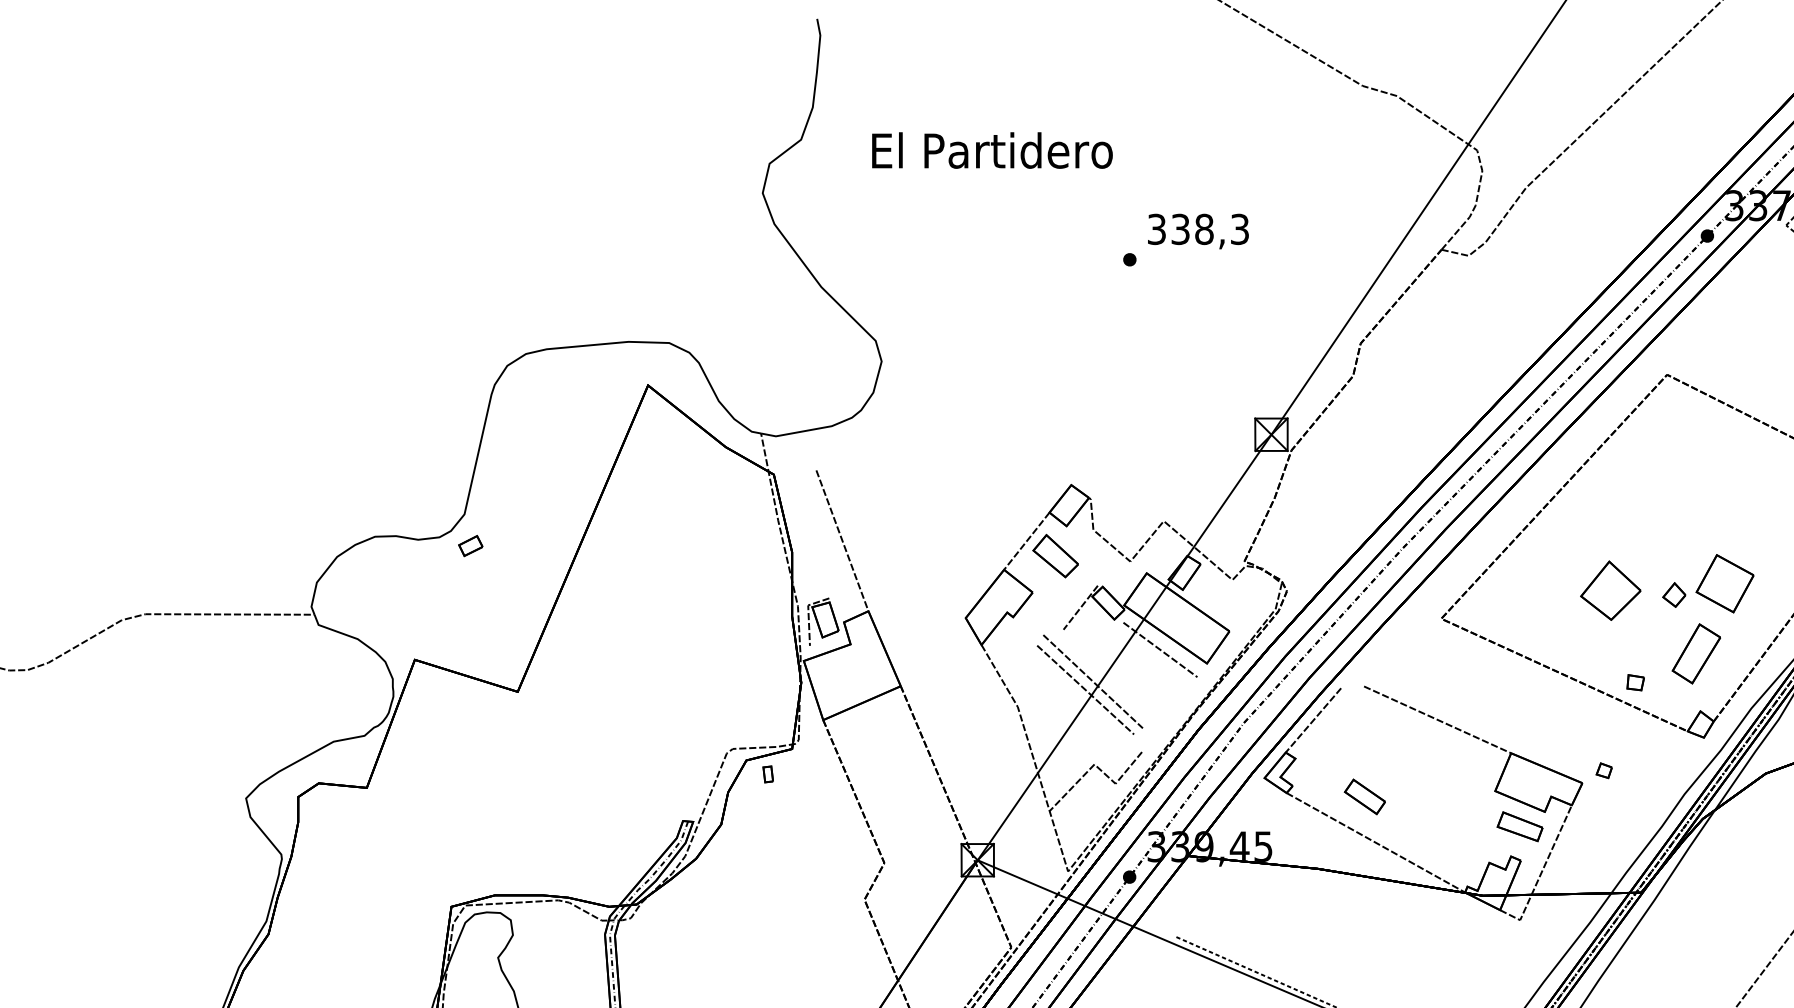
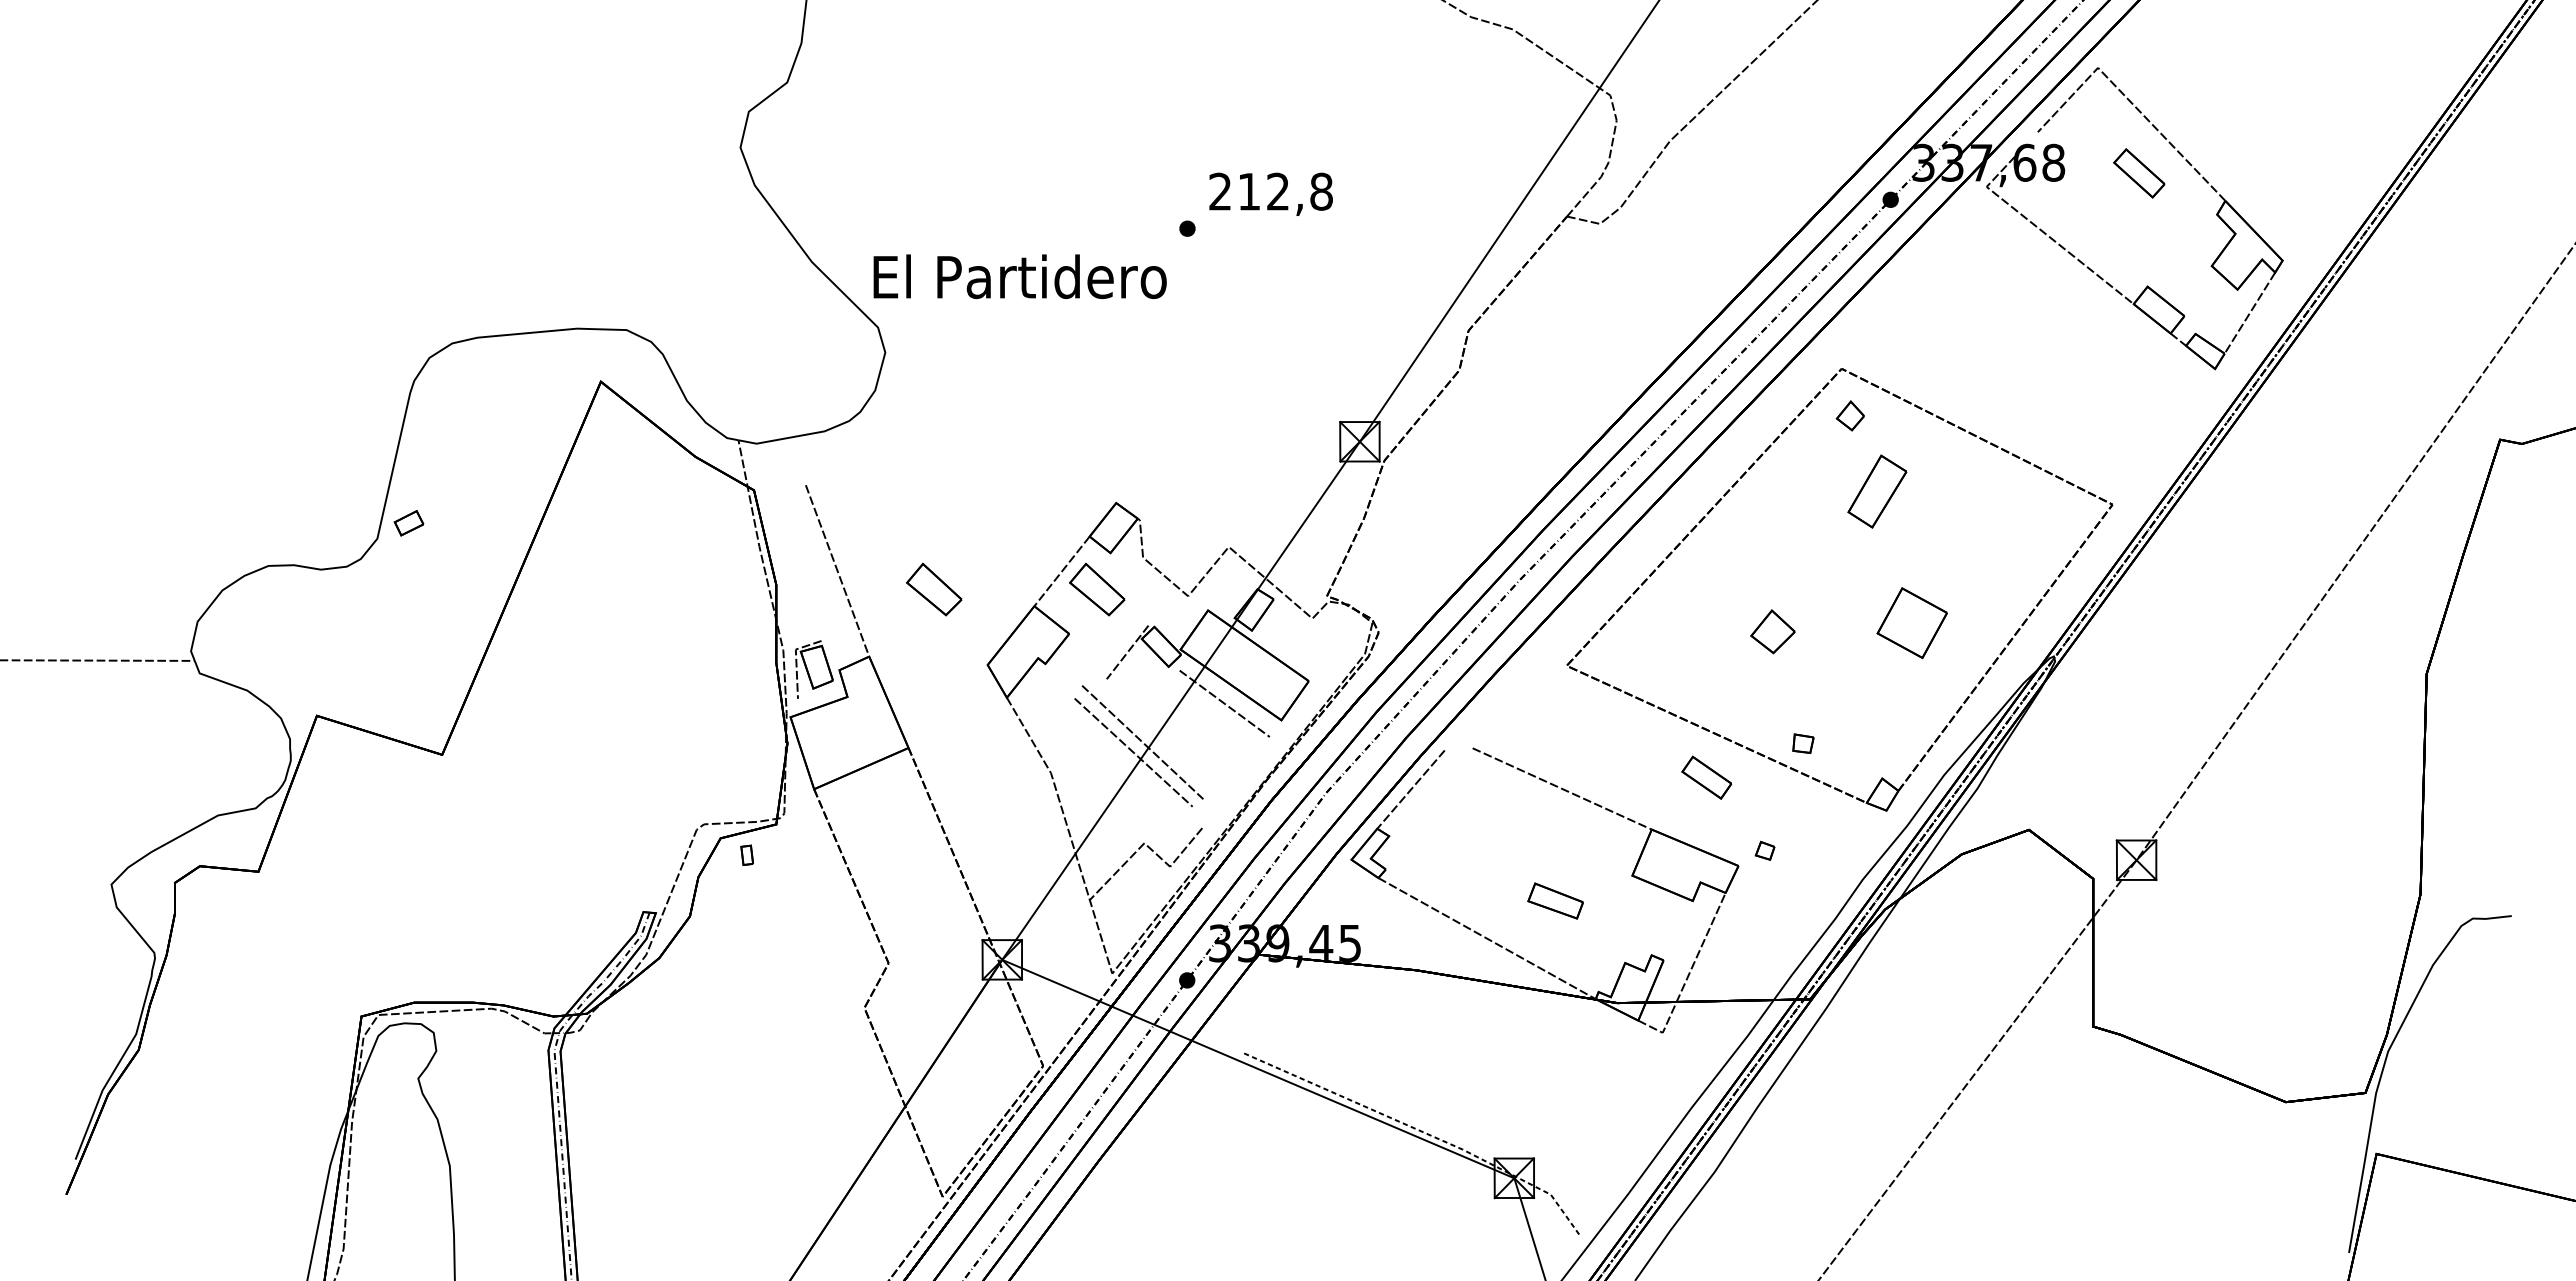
text: (991, 150) -> (1019, 276), moved
text: (1198, 229) -> (1270, 191), 338,3 -> 212,8
part: (470, 546) -> (408, 523), moved
part: (922, 556) -> (934, 589), added
part: (1610, 590) -> (1772, 631), size x0.6
part: (1673, 594) -> (1849, 415), moved
part: (1696, 653) -> (1877, 491), moved
part: (1364, 796) -> (1706, 777), moved
part: (1519, 826) -> (1555, 900), moved

